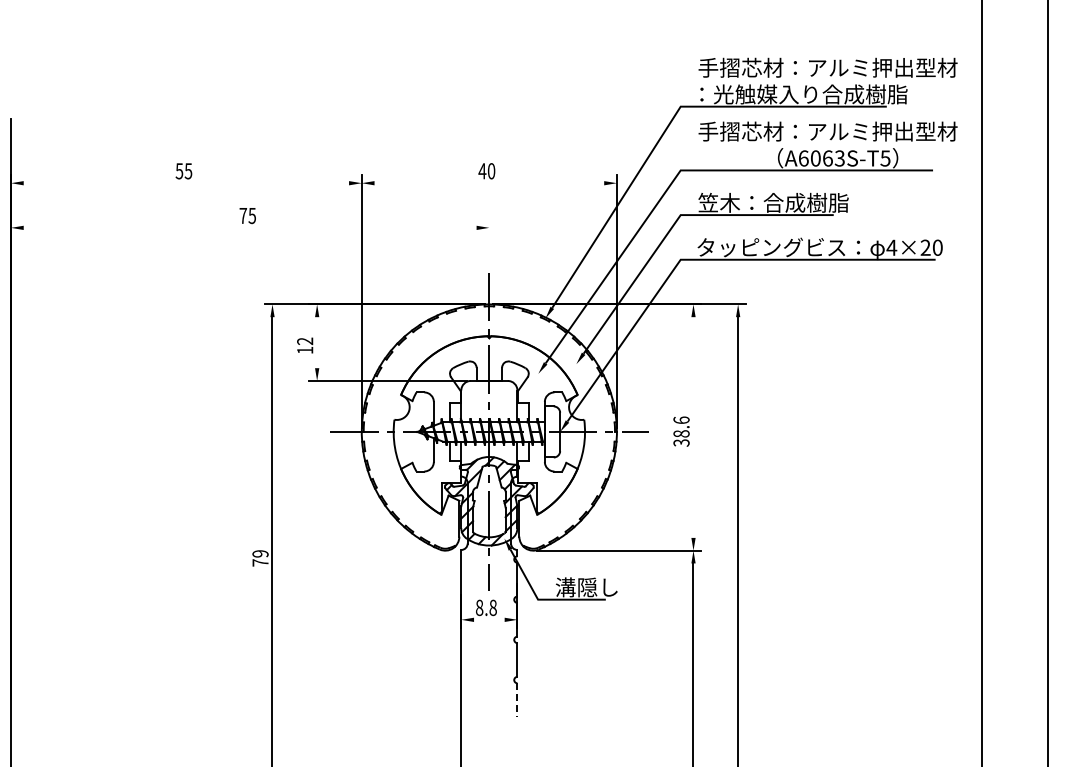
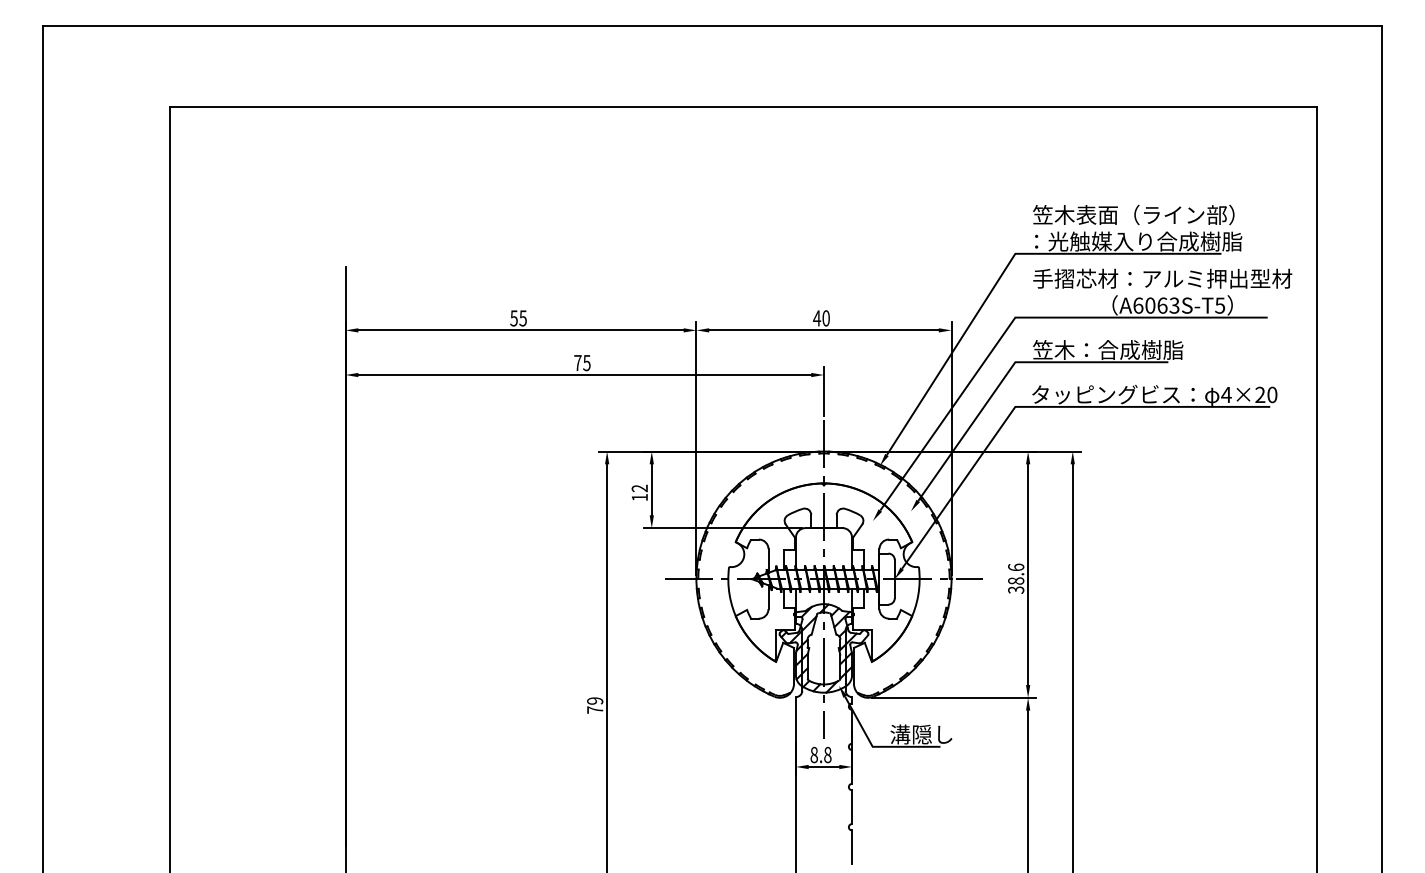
text: (827, 67) -> (1162, 214), 手摺芯材：アルミ押出型材 -> 笠木表面（ライン部）
line: (185, 183) -> (520, 330), added
line: (488, 183) -> (823, 330), added
line: (249, 228) -> (584, 375), added
line: (488, 244) -> (823, 391), added
line: (316, 342) -> (651, 489), added
line: (693, 427) -> (1028, 574), added
line: (488, 619) -> (823, 766), added
line: (517, 700) -> (852, 847), dashed -> solid

